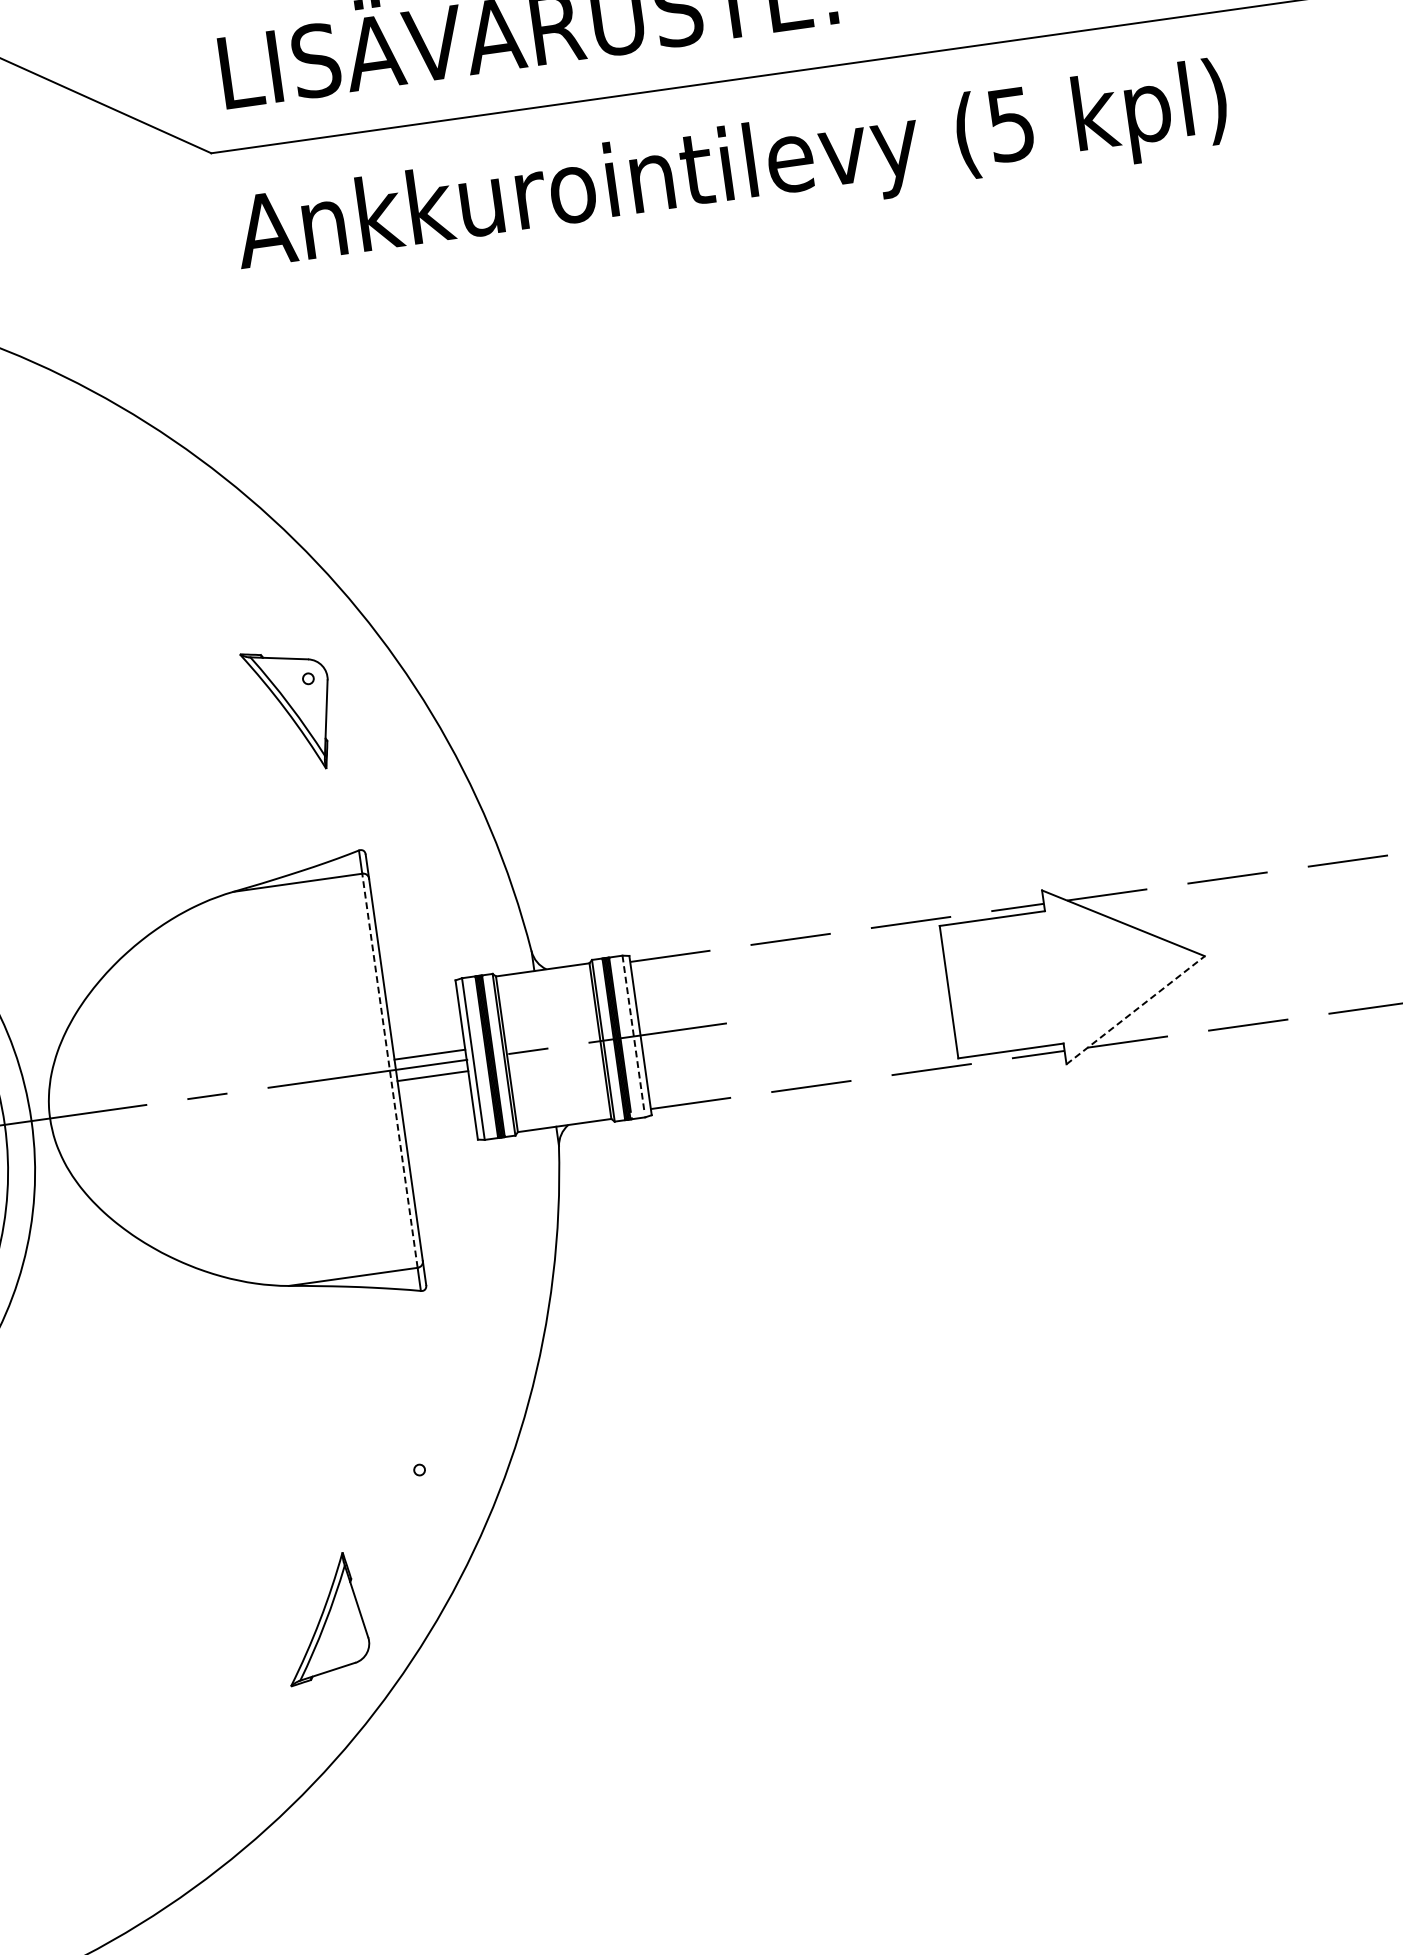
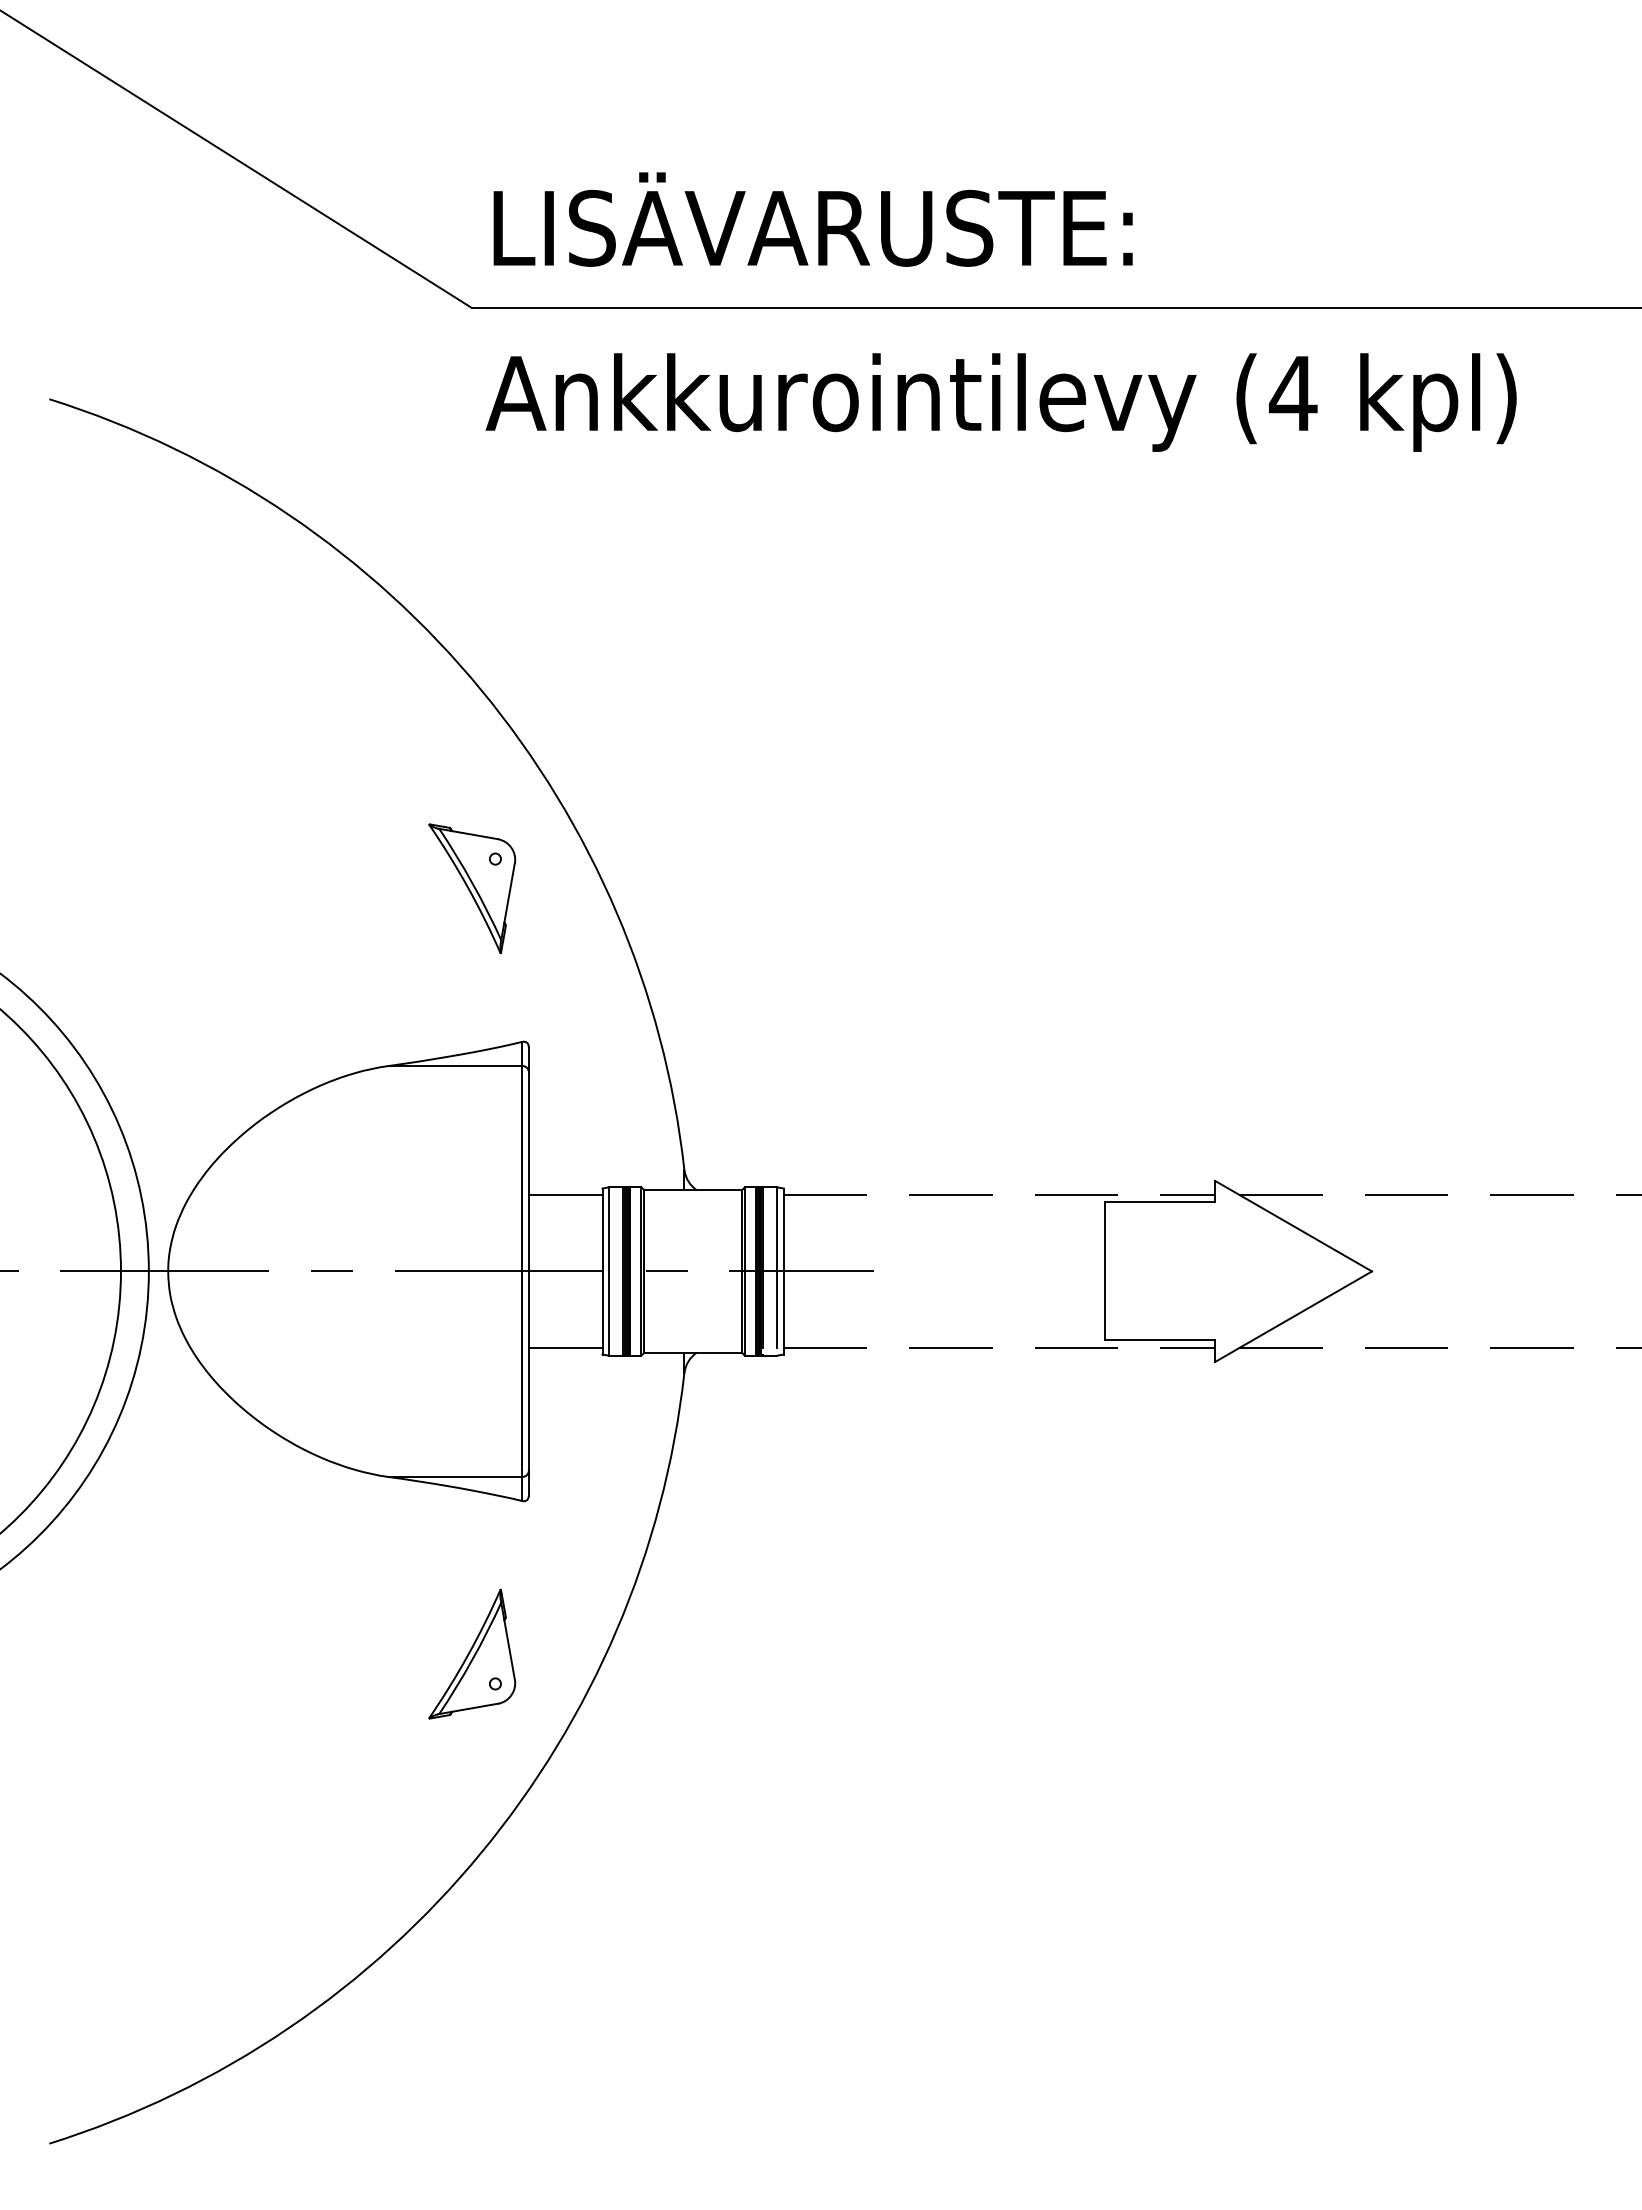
text: (1011, 125) -> (1293, 394), (5 -> (4
line: (1135, 1009) -> (1293, 1316), dashed -> solid
line: (633, 1033) -> (776, 1268), dashed -> solid
line: (429, 1054) -> (565, 1194), moved
line: (389, 1070) -> (522, 1271), dashed -> solid
line: (432, 1076) -> (565, 1348), moved
part: (324, 1618) -> (472, 1653), moved

